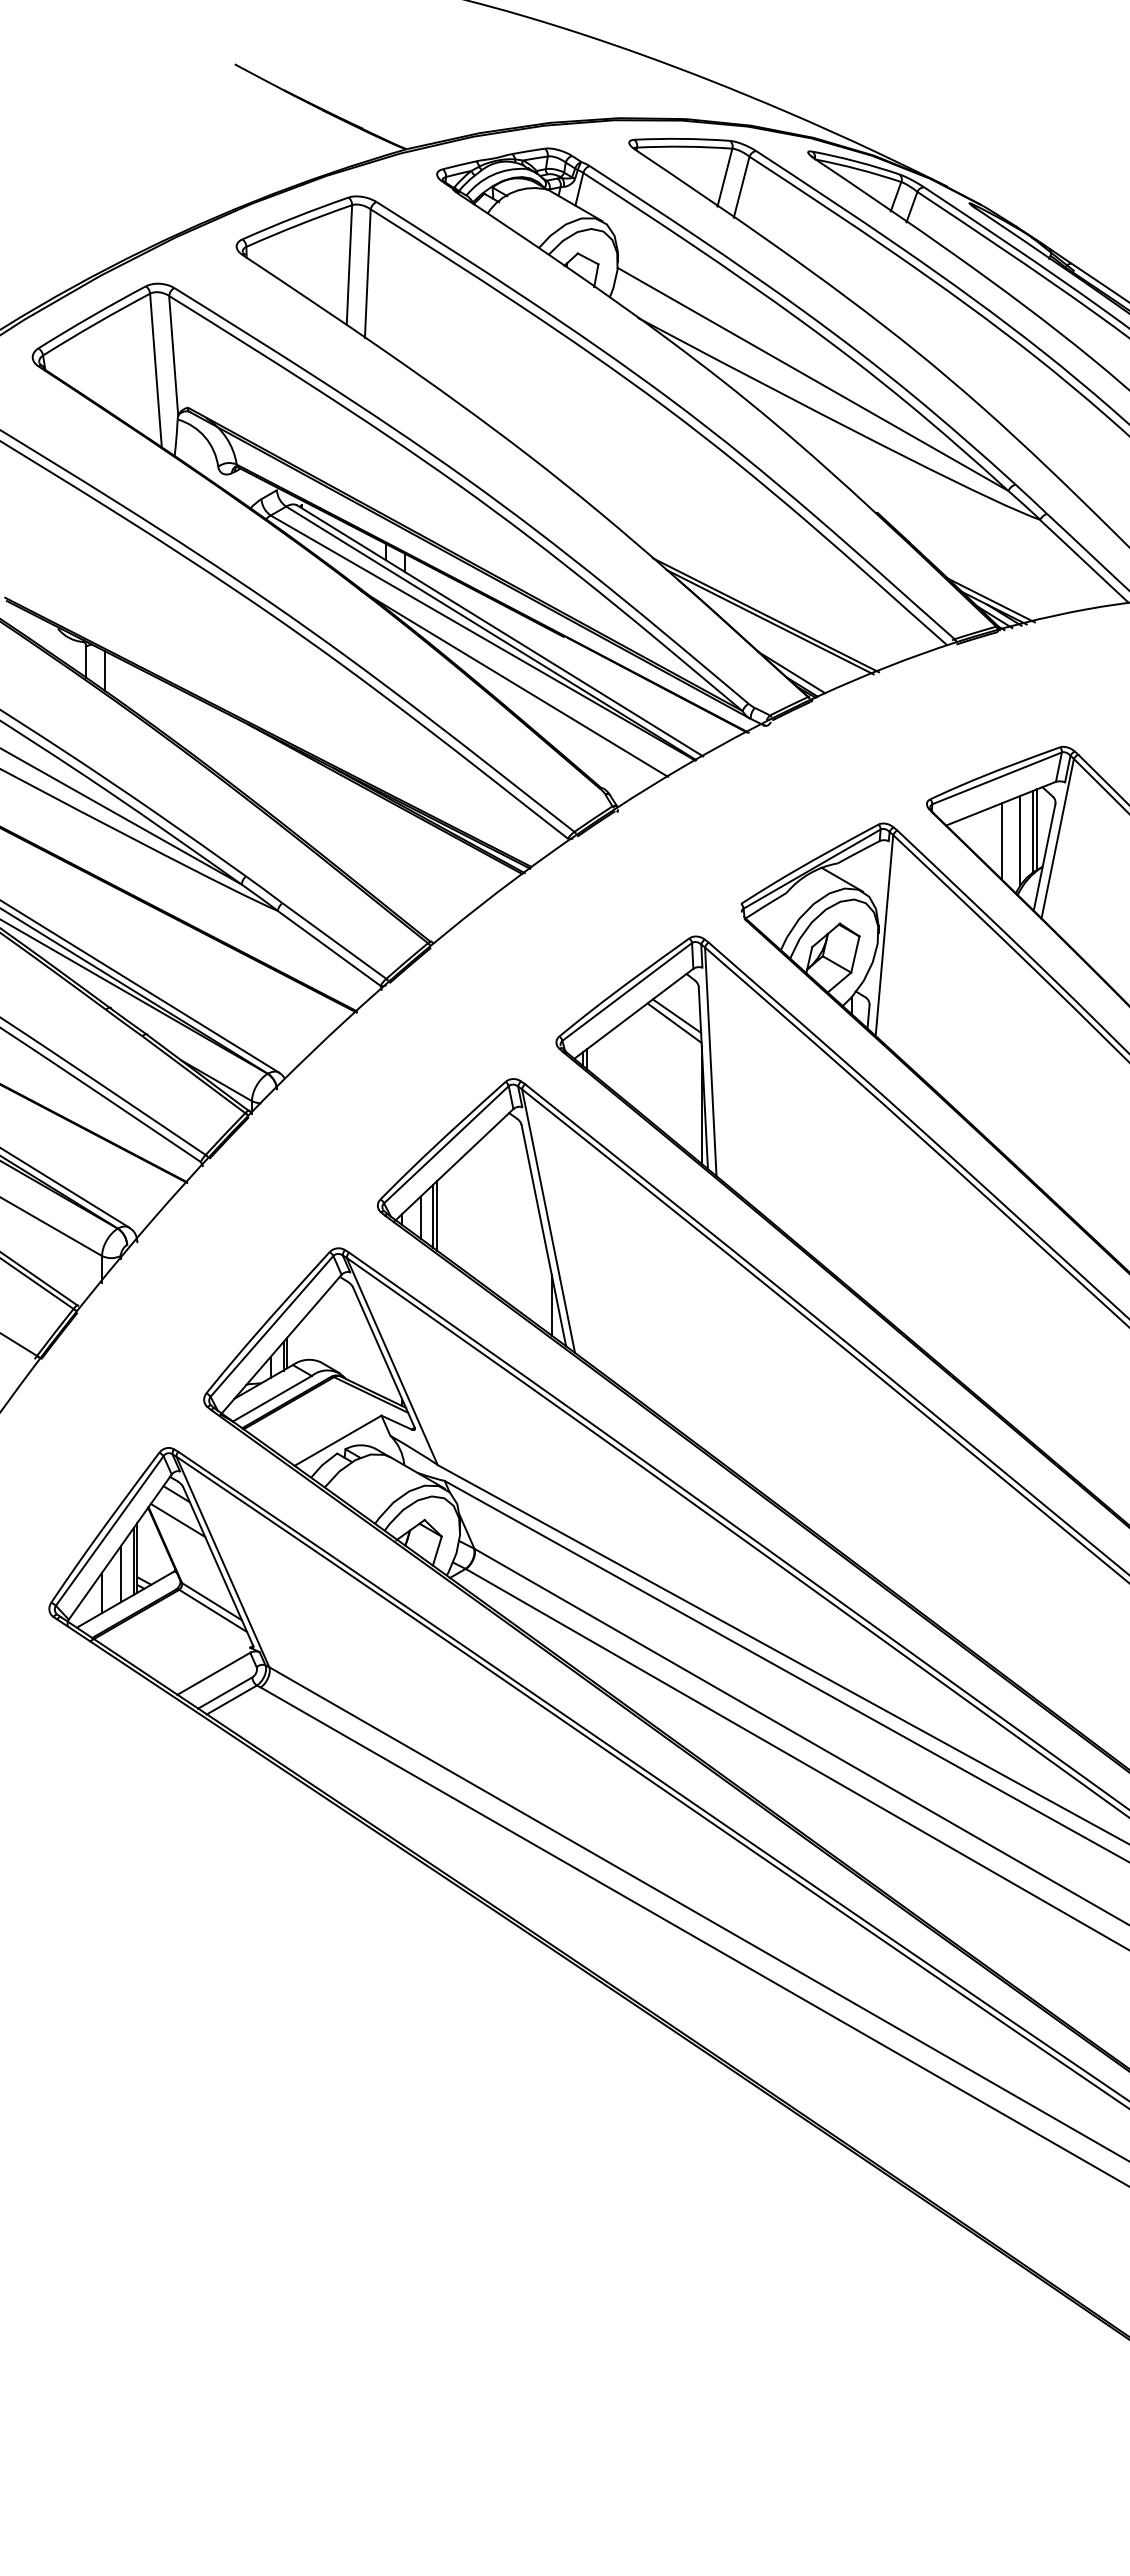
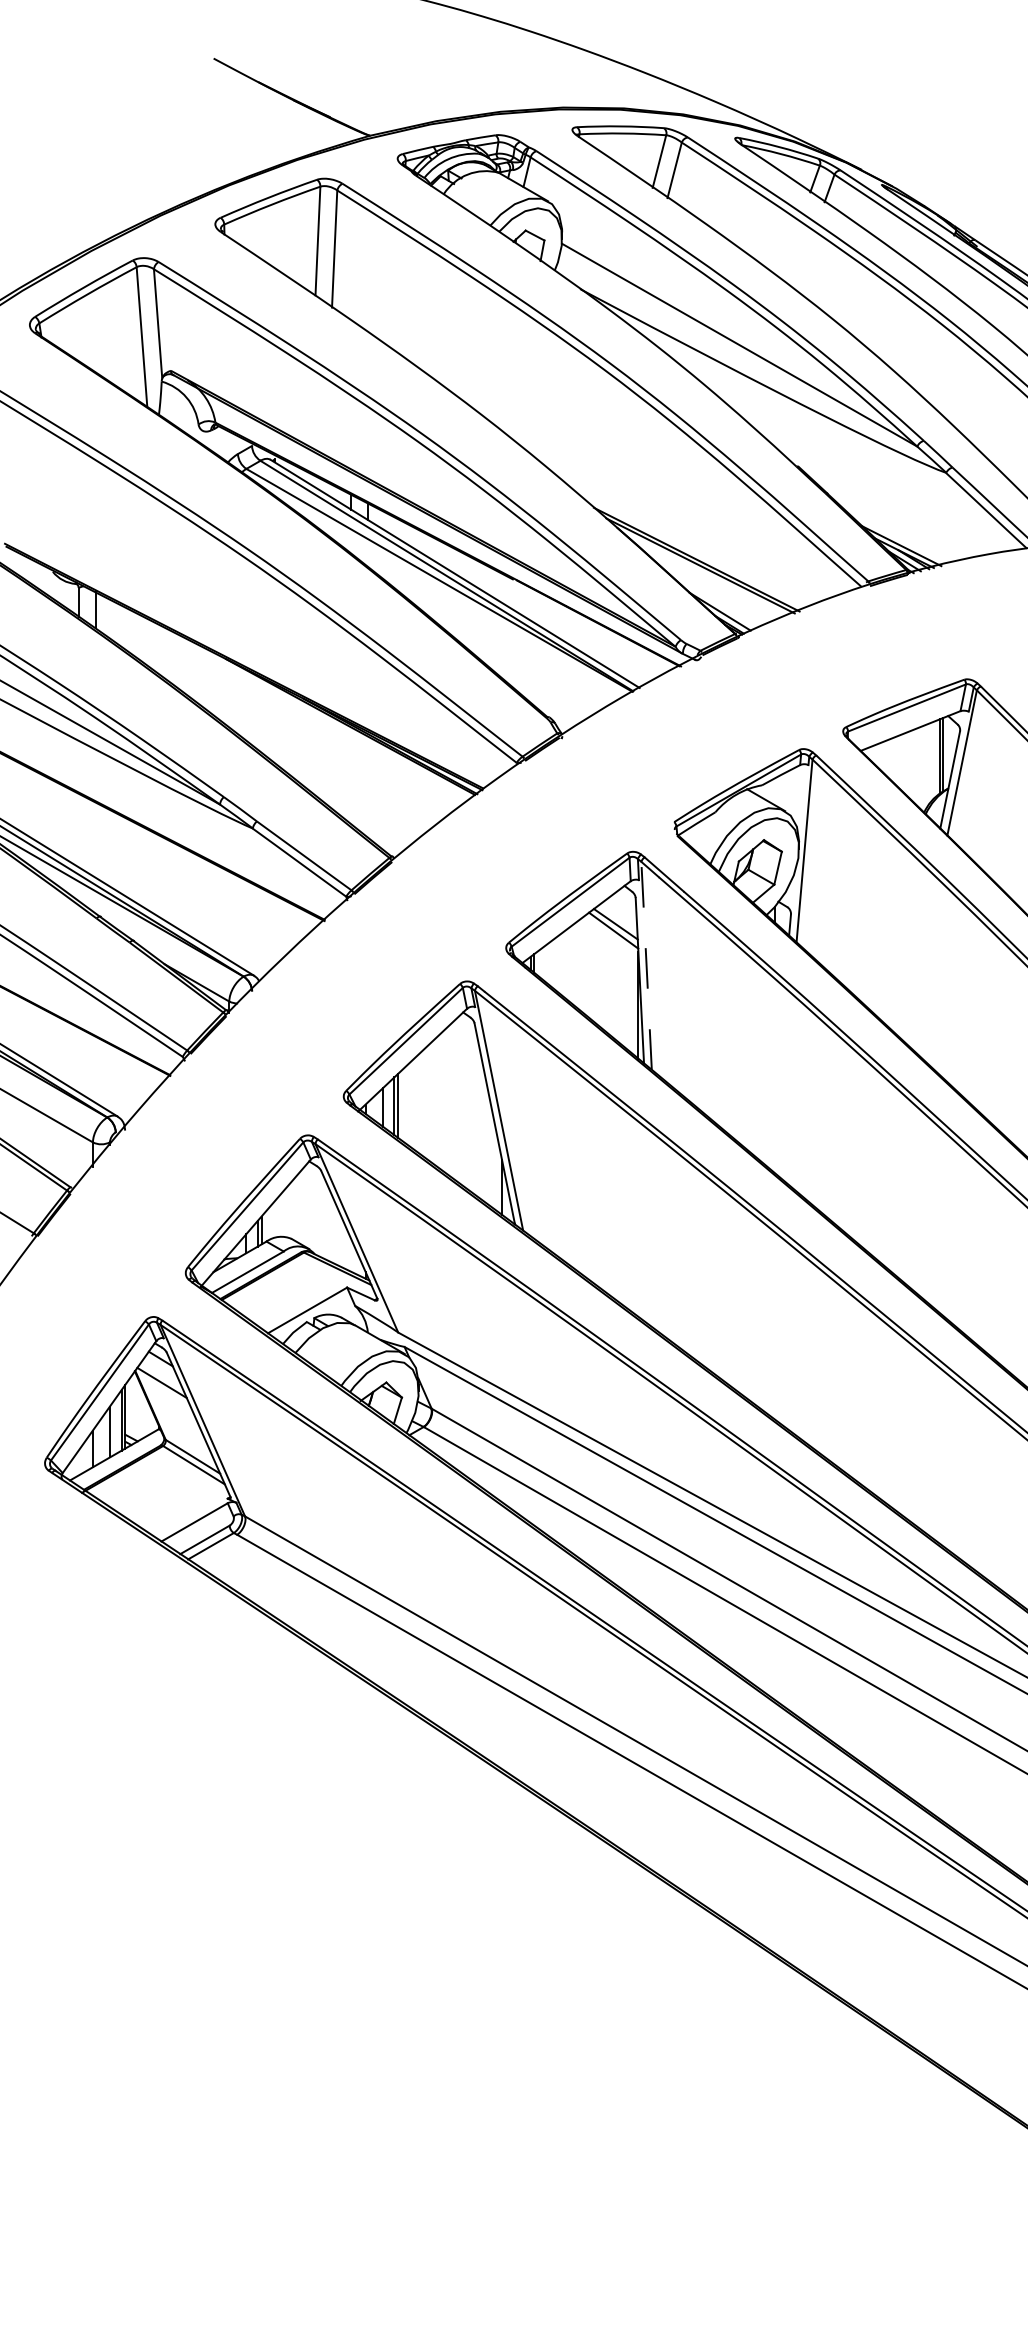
line: (514, 683) -> (468, 621), removed
line: (1020, 840) -> (928, 764), removed
line: (1001, 841) -> (910, 765), removed
line: (710, 1061) -> (646, 965), solid -> dashed

